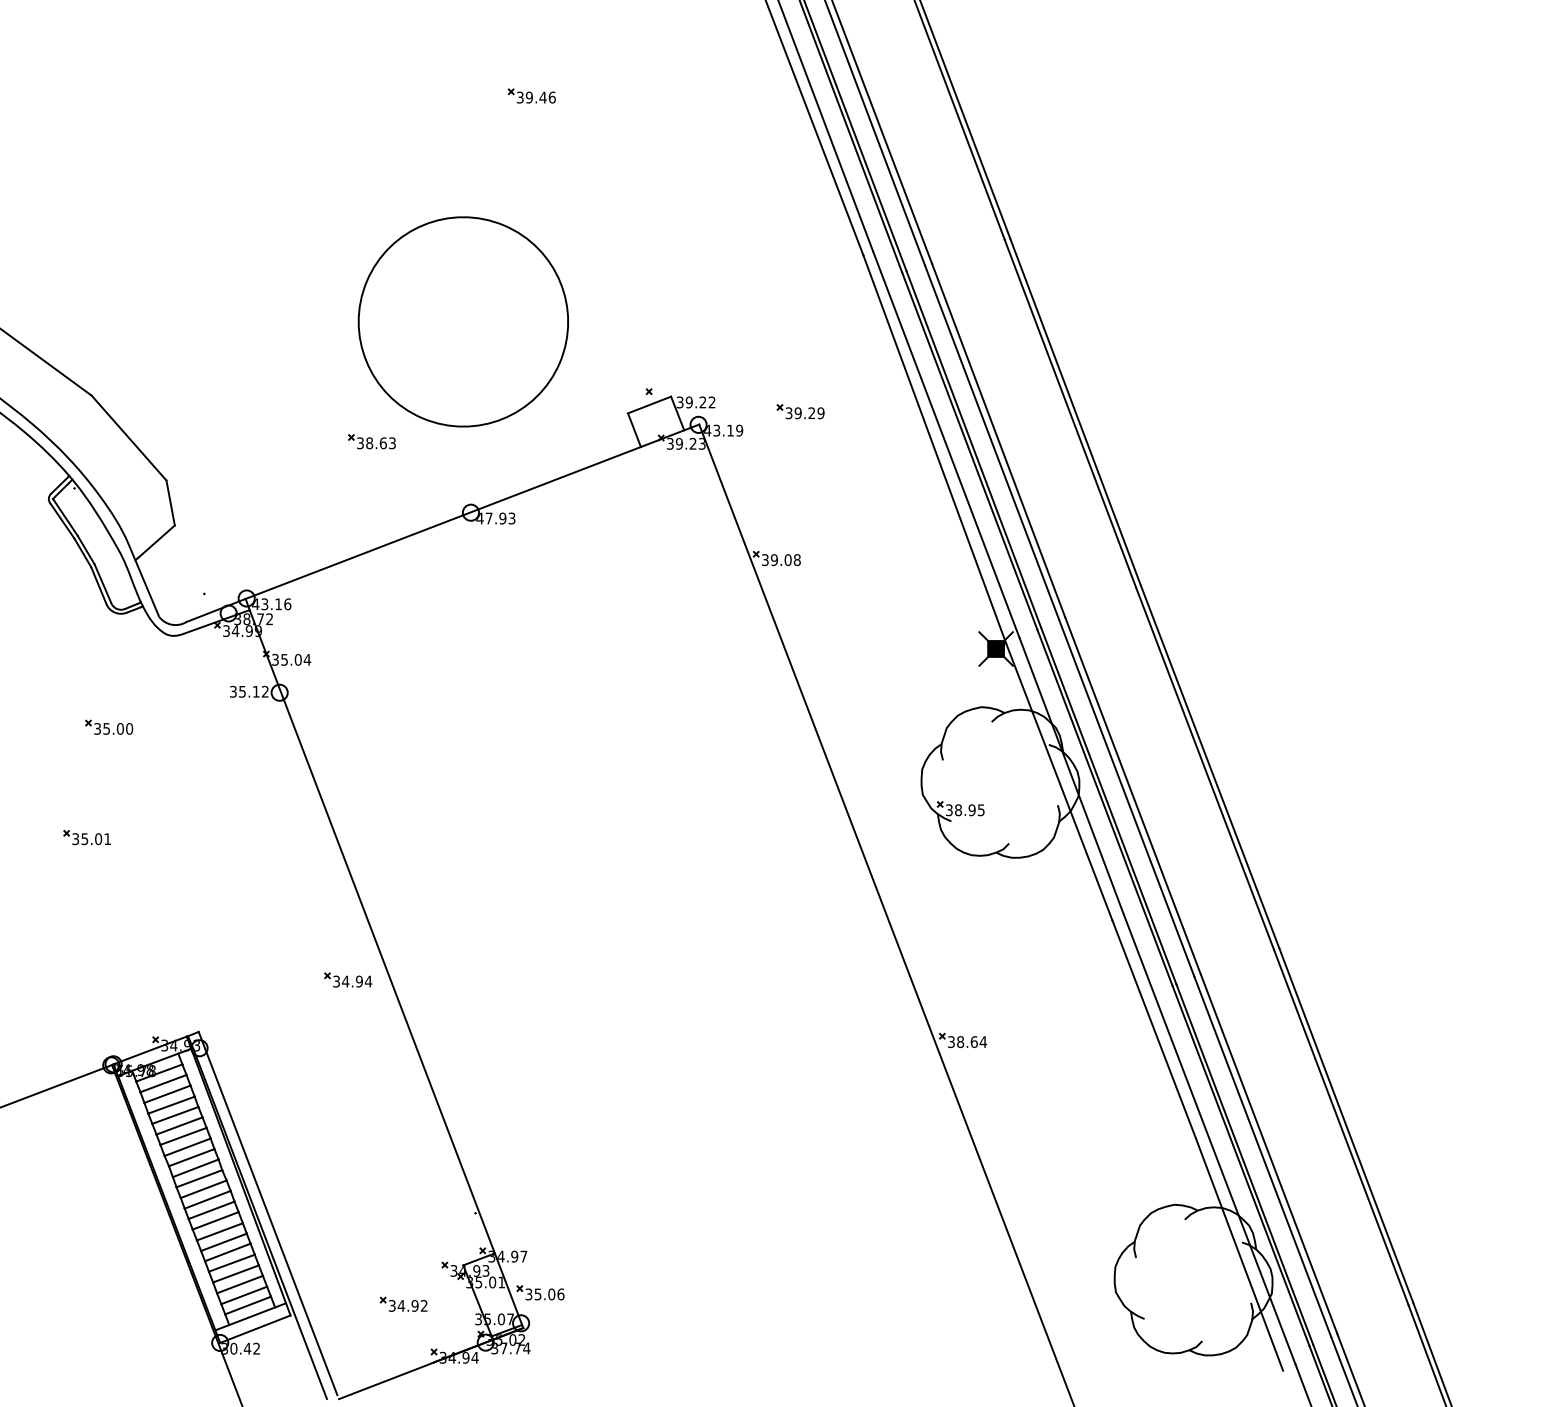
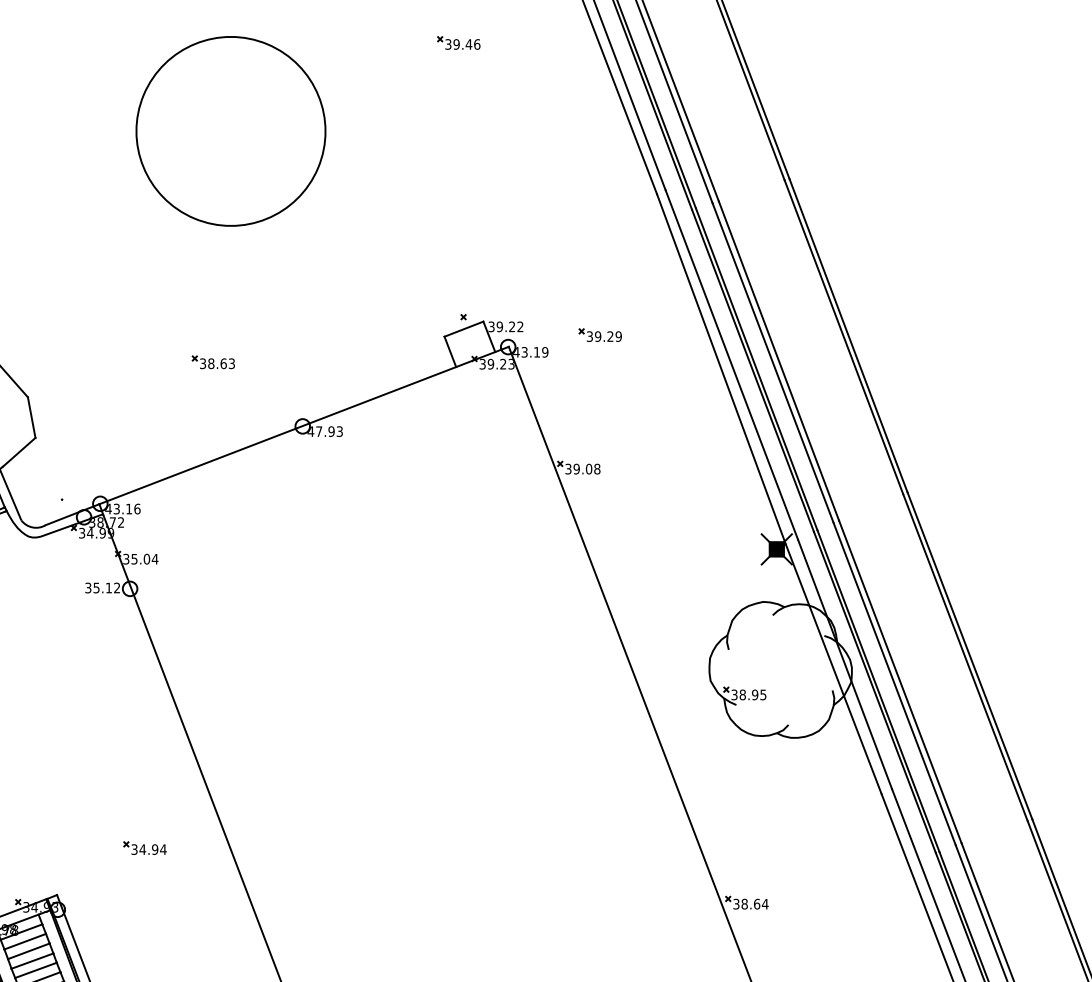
part: (531, 95) -> (458, 42), moved
circle: (462, 321) -> (230, 131), moved
part: (348, 979) -> (145, 847), moved

